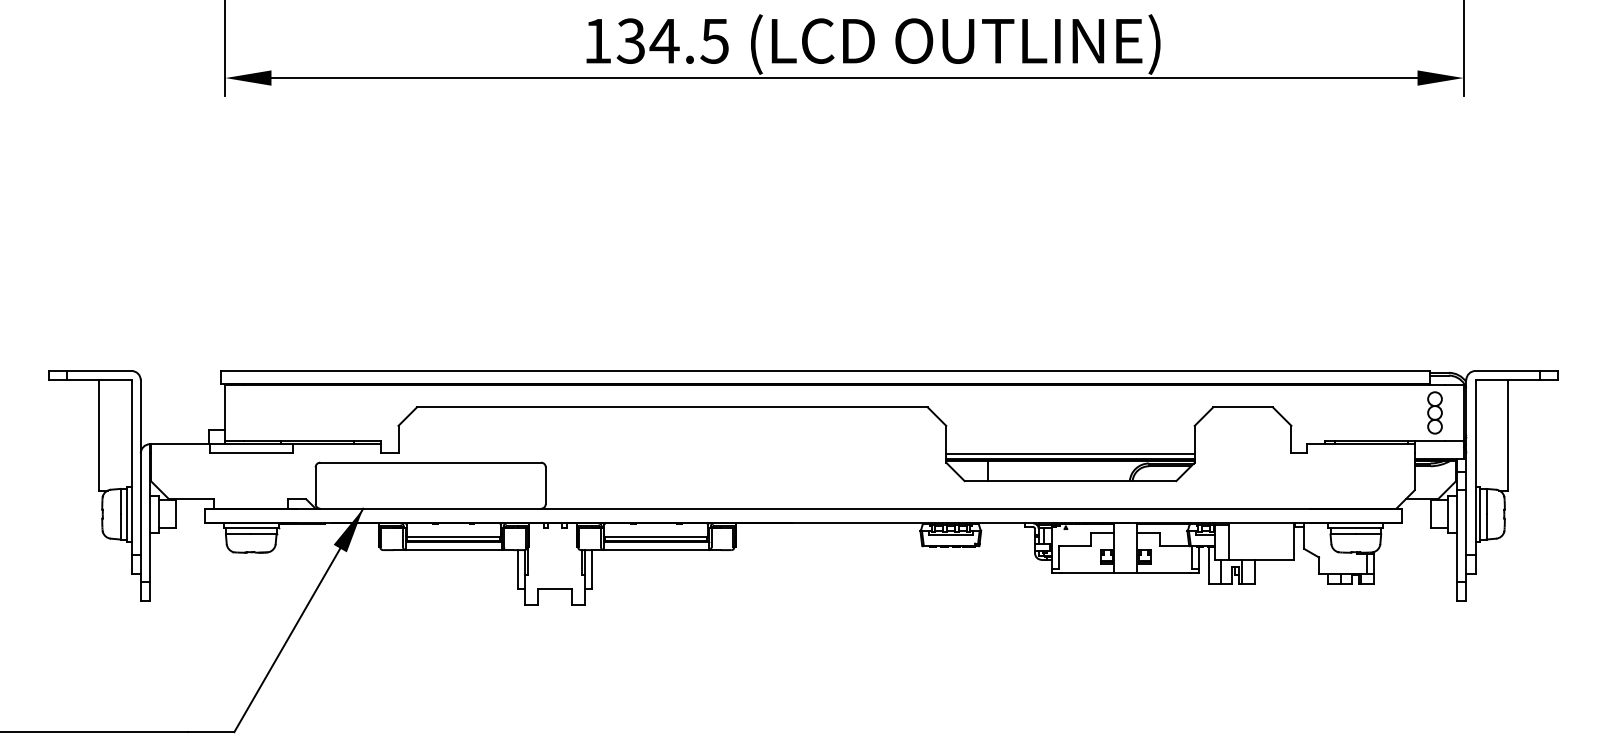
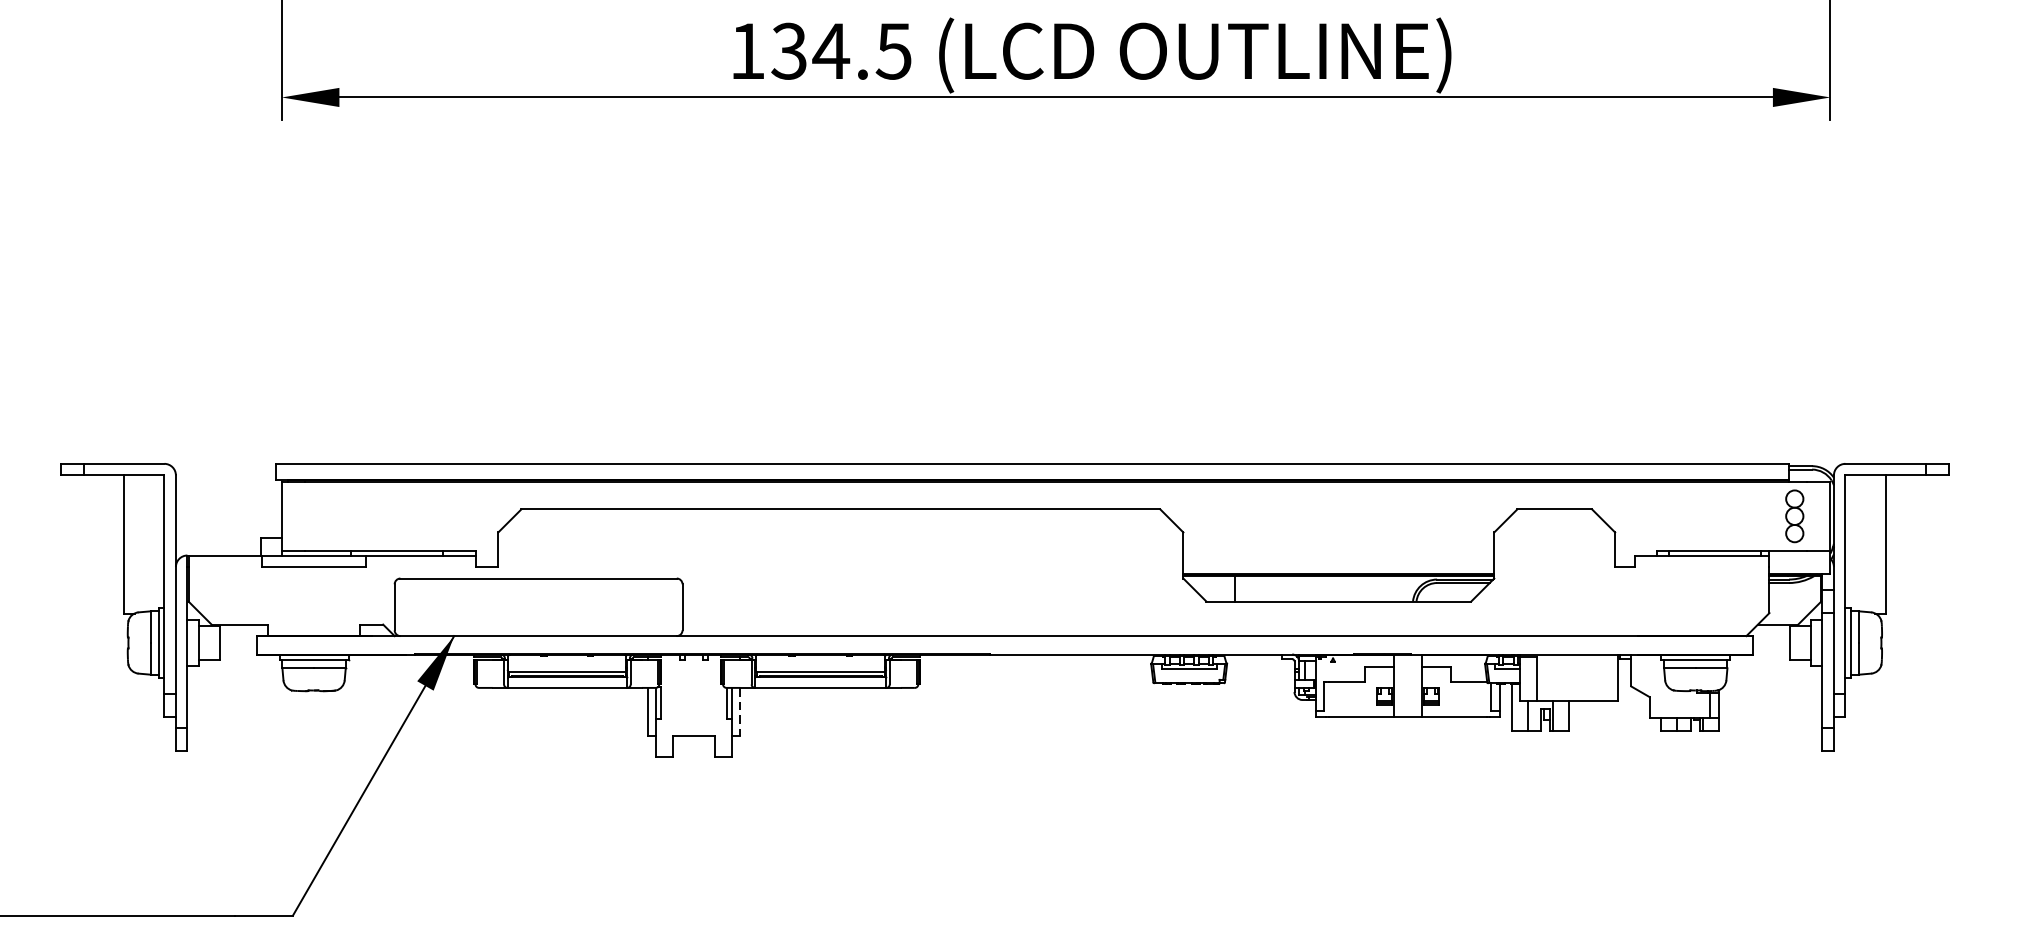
line: (1070, 454) -> (1338, 568), removed
line: (591, 569) -> (739, 712), solid -> dashed

